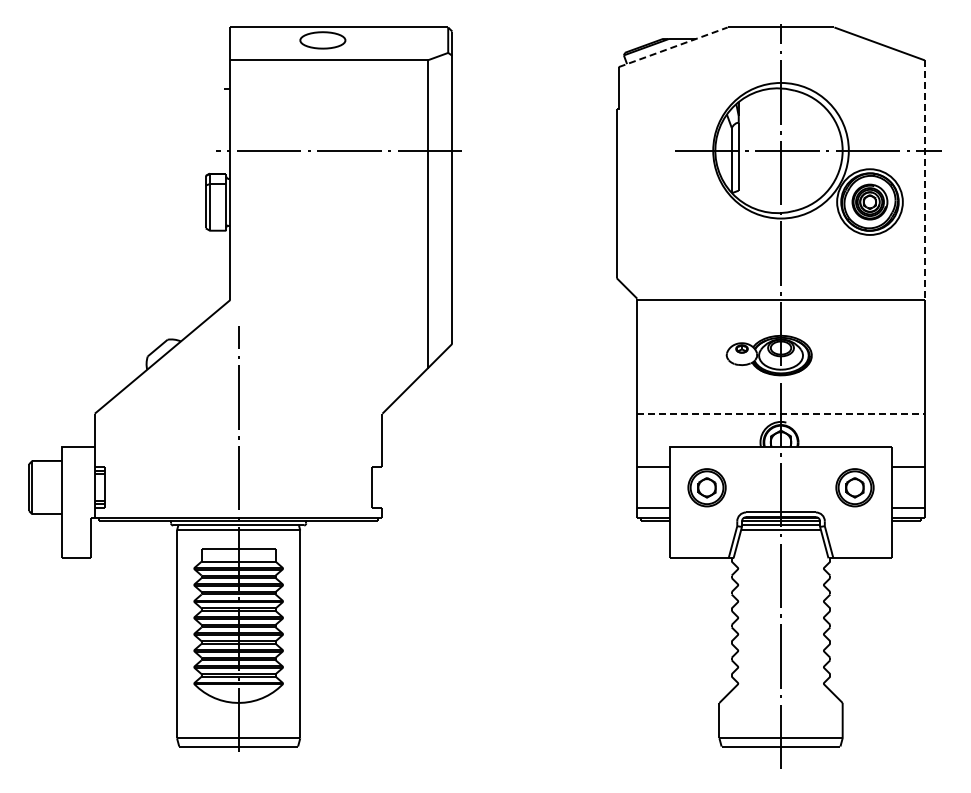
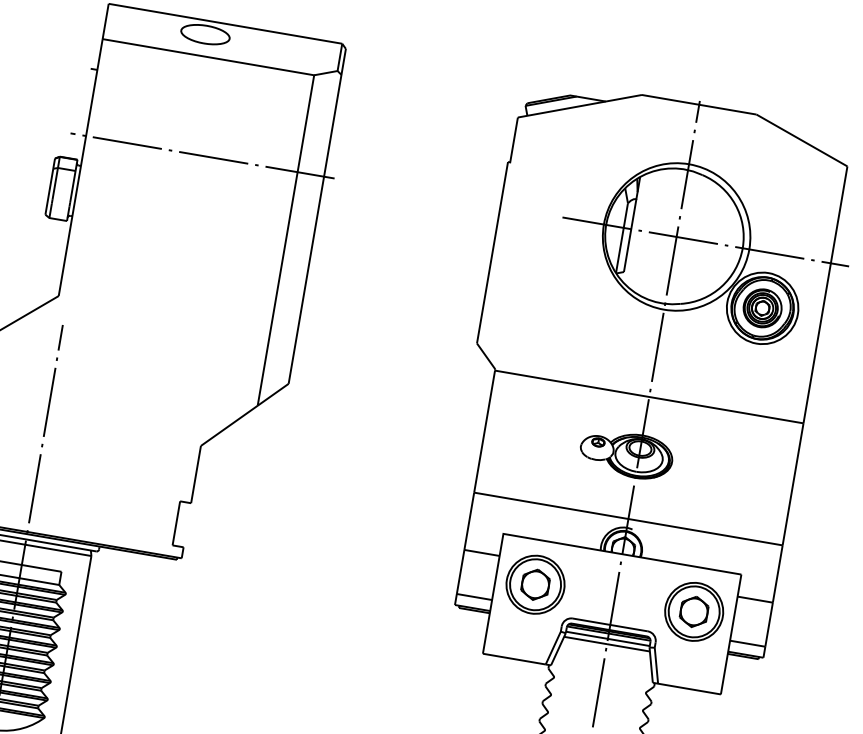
line: (673, 47) -> (580, 106), dashed -> solid
line: (924, 180) -> (825, 295), dashed -> solid
line: (781, 413) -> (628, 518), dashed -> solid
part: (706, 487) -> (534, 584), size x1.43
part: (854, 487) -> (693, 611), size x1.43

